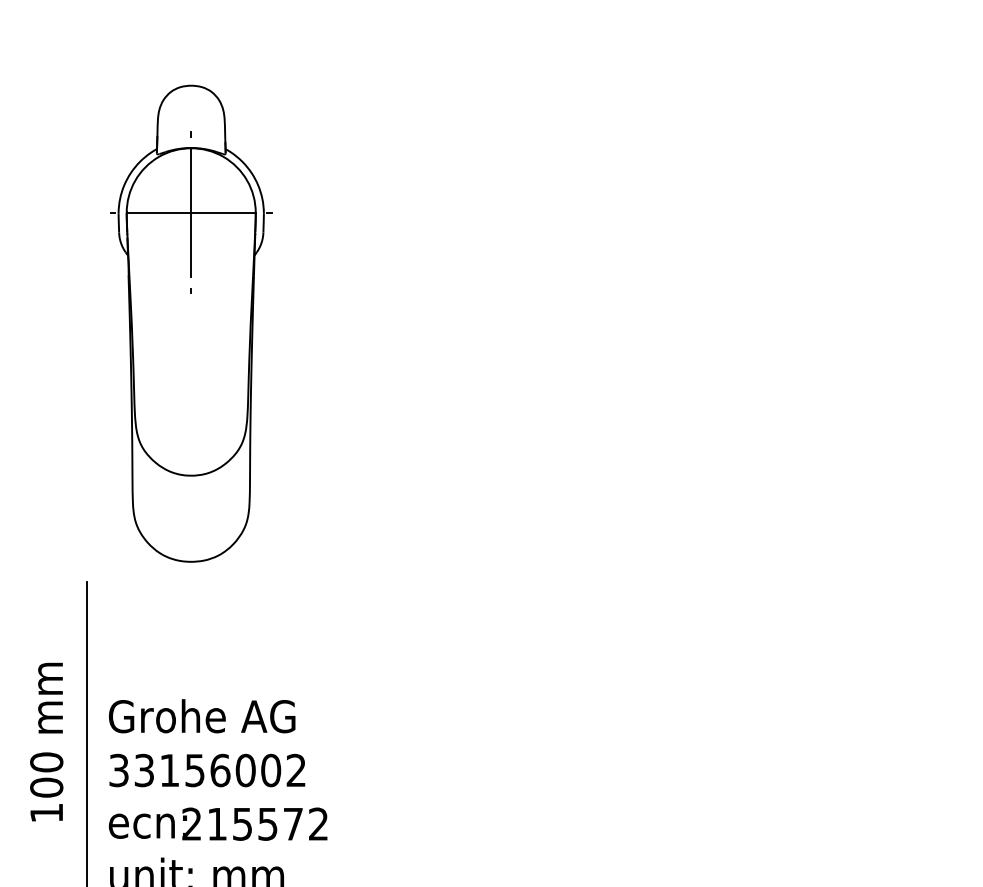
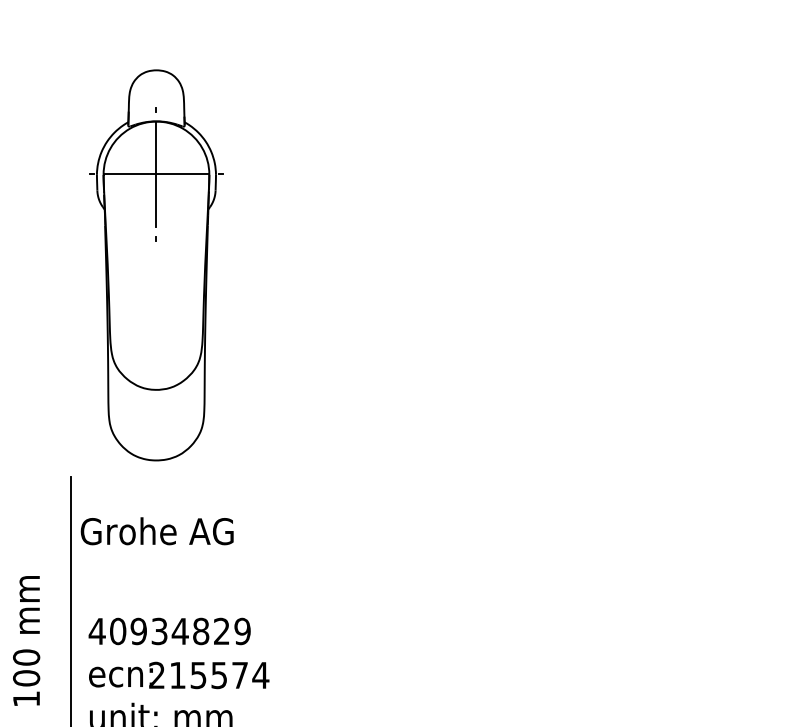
text: (202, 716) -> (157, 531), moved
text: (46, 741) -> (26, 640), moved
text: (207, 770) -> (169, 631), 33156002 -> 40934829
text: (318, 823) -> (260, 674), 215572 -> 215574

